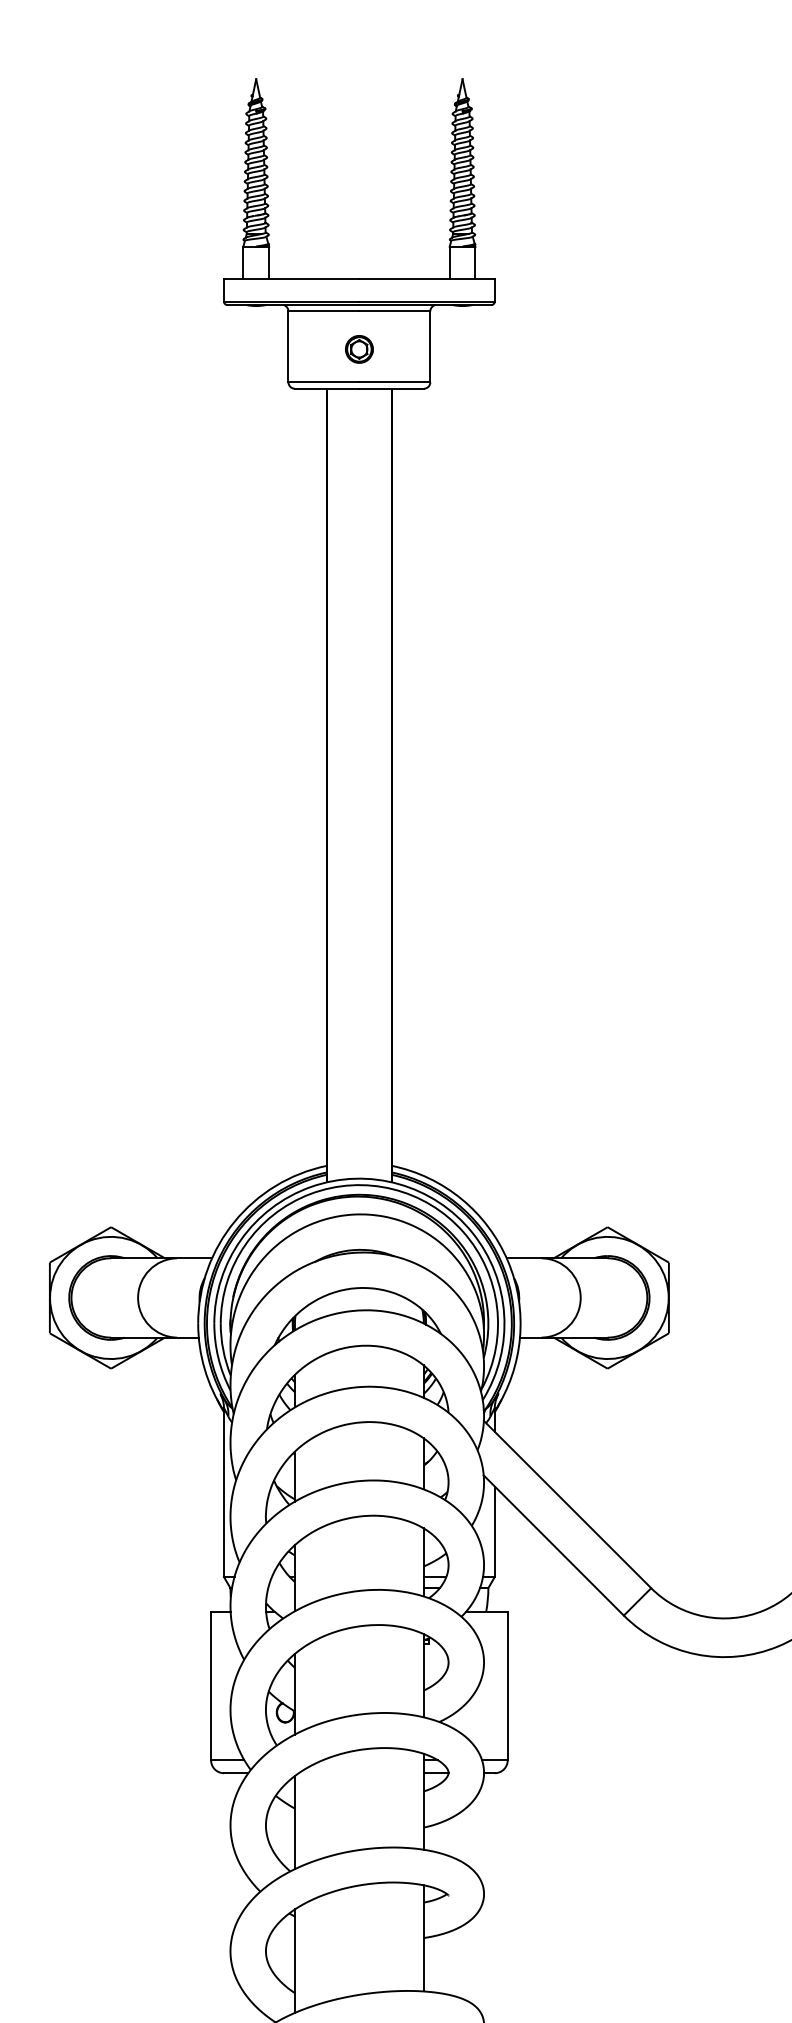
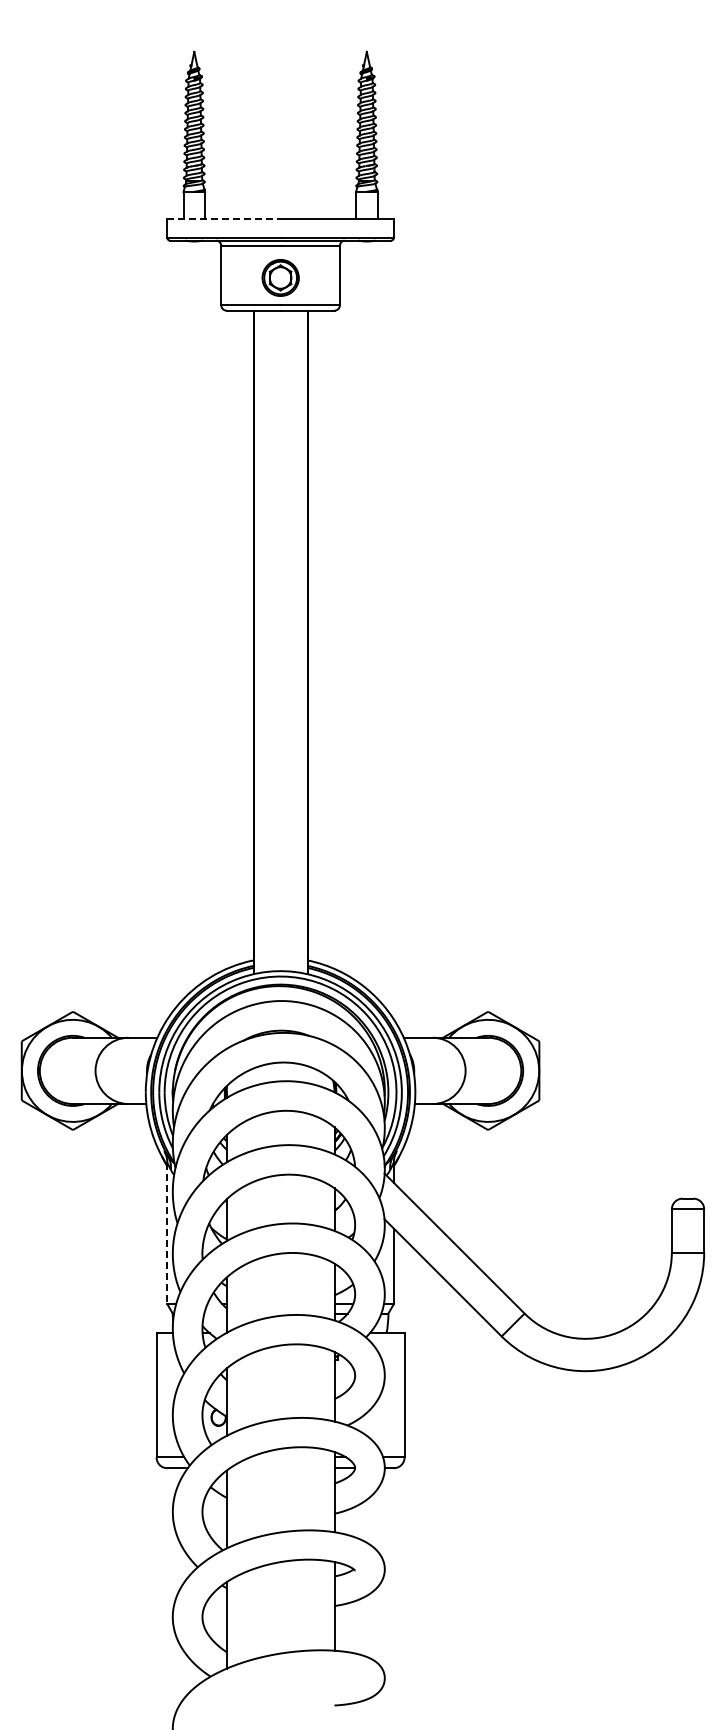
line: (291, 279) -> (223, 219), solid -> dashed
part: (359, 349) -> (280, 277), size x1.6
line: (224, 1493) -> (167, 1234), solid -> dashed

